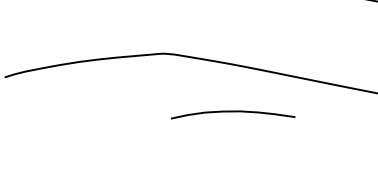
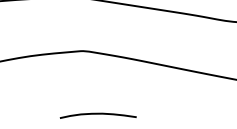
curve: (231, 112) -> (97, 114), moved

